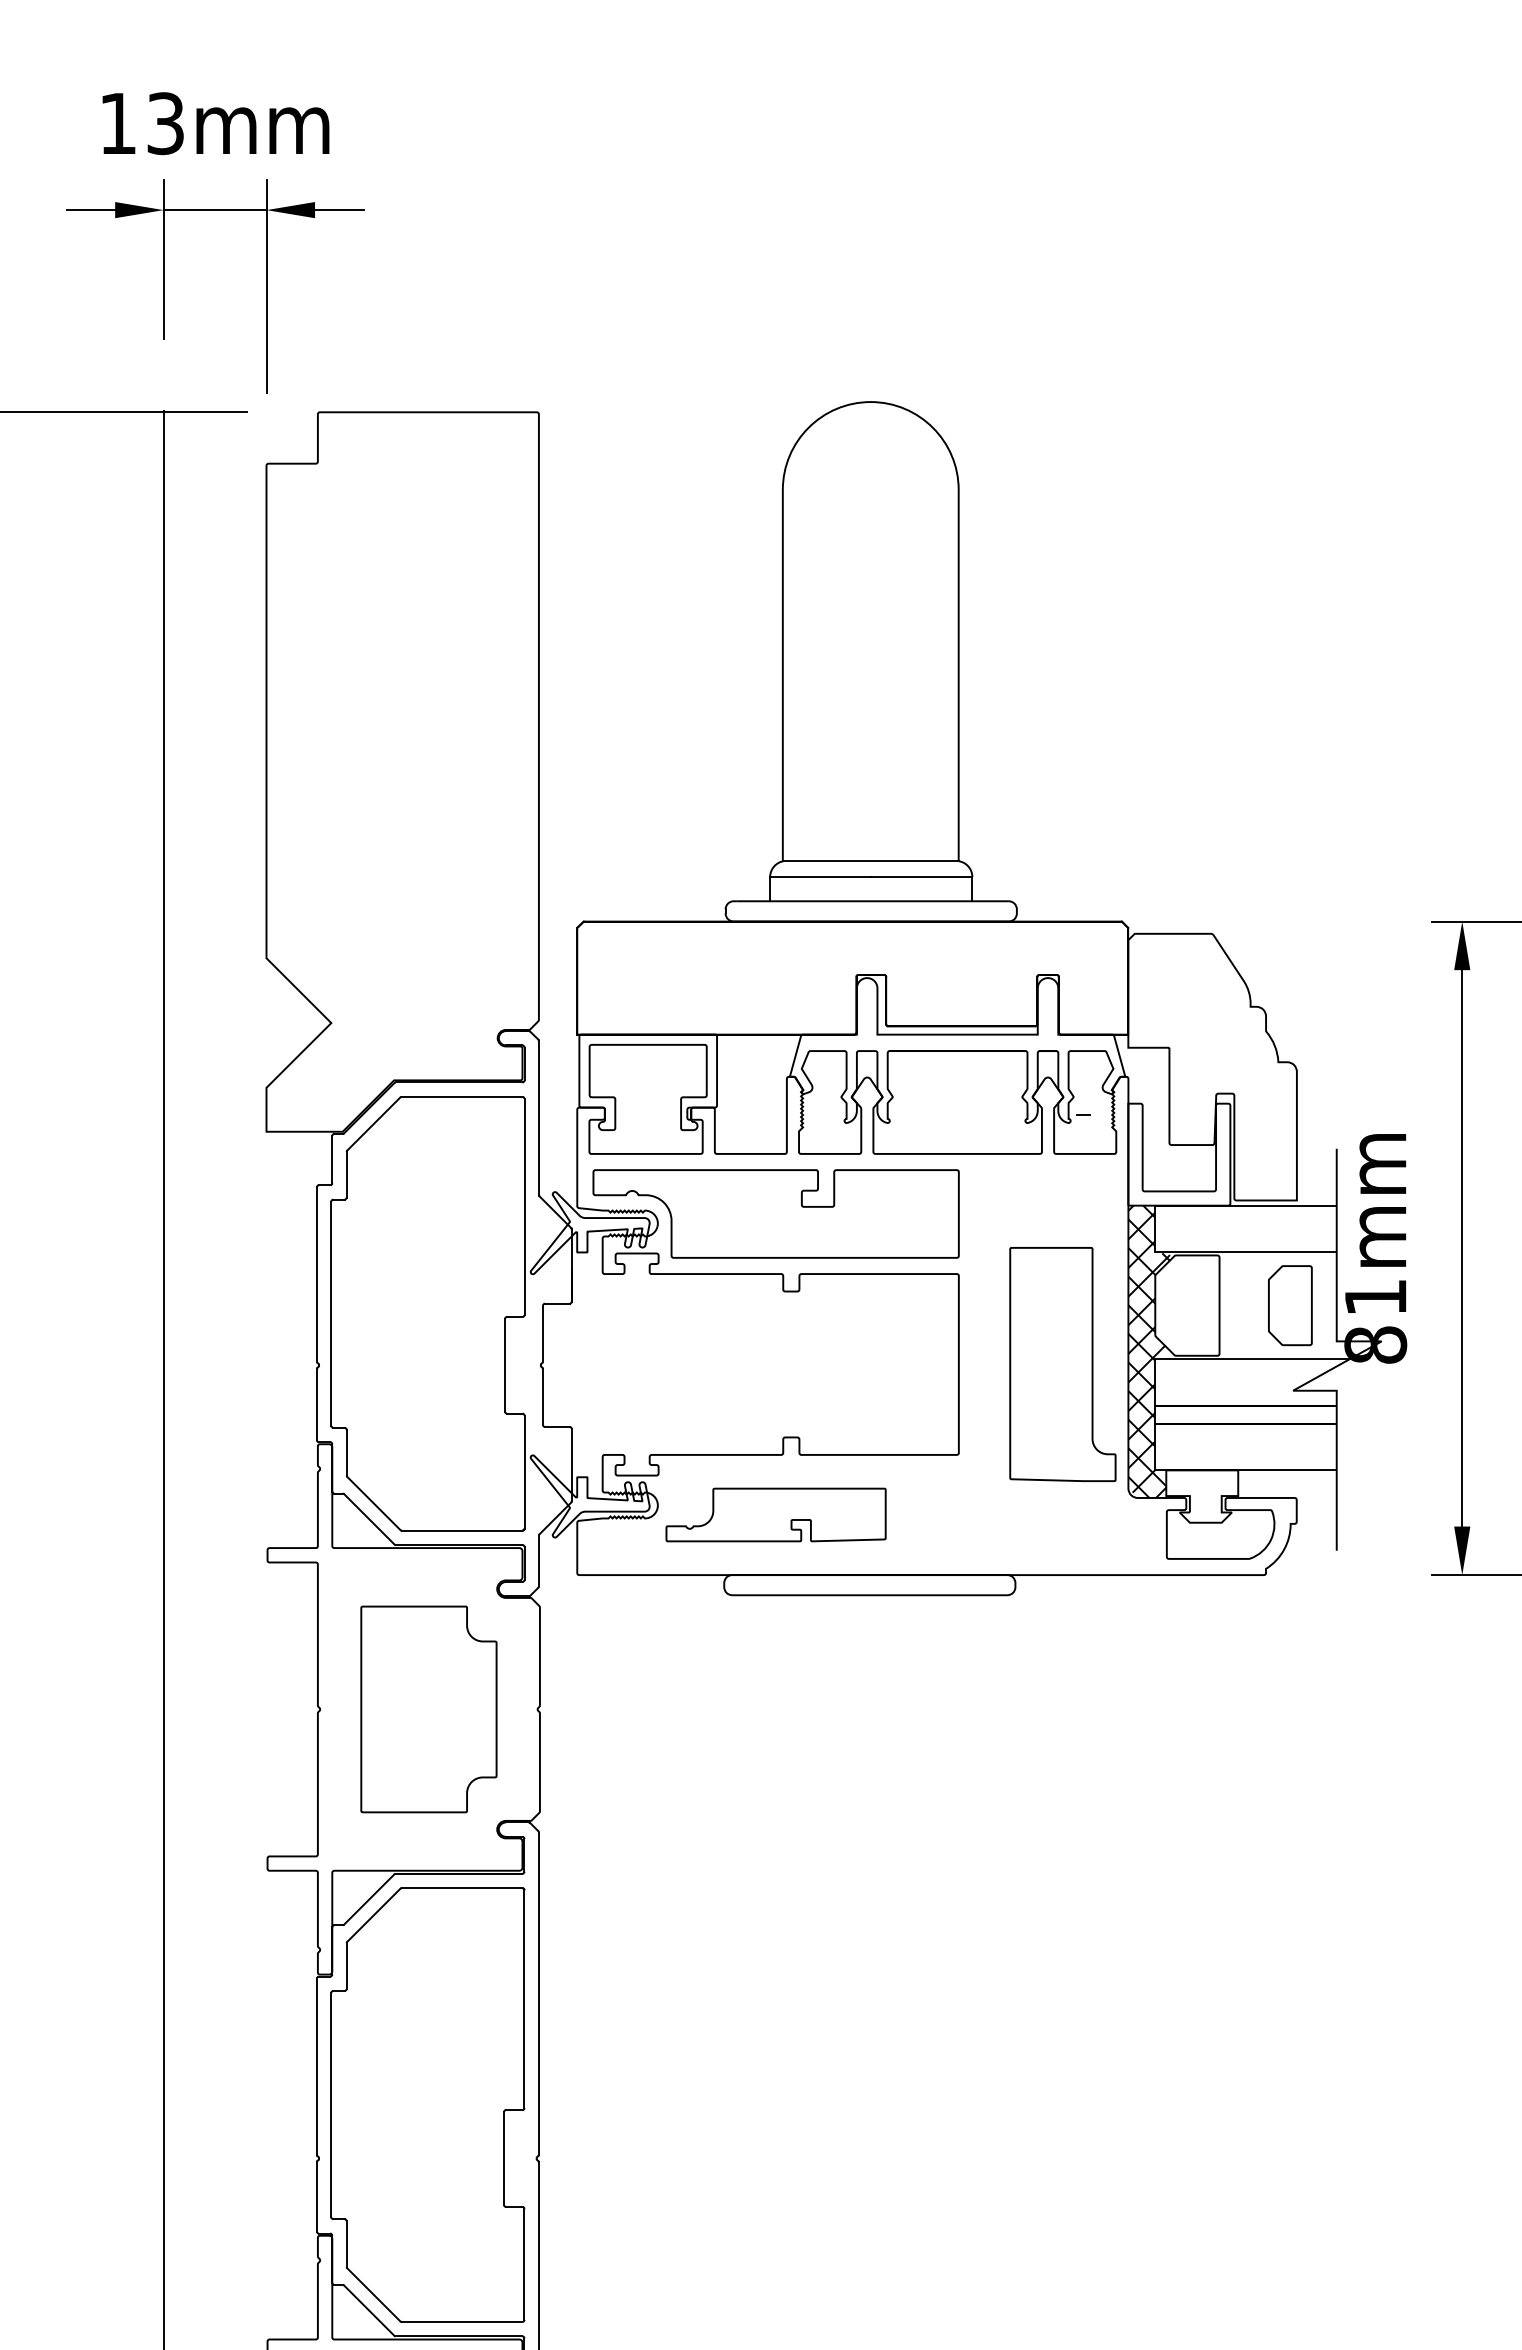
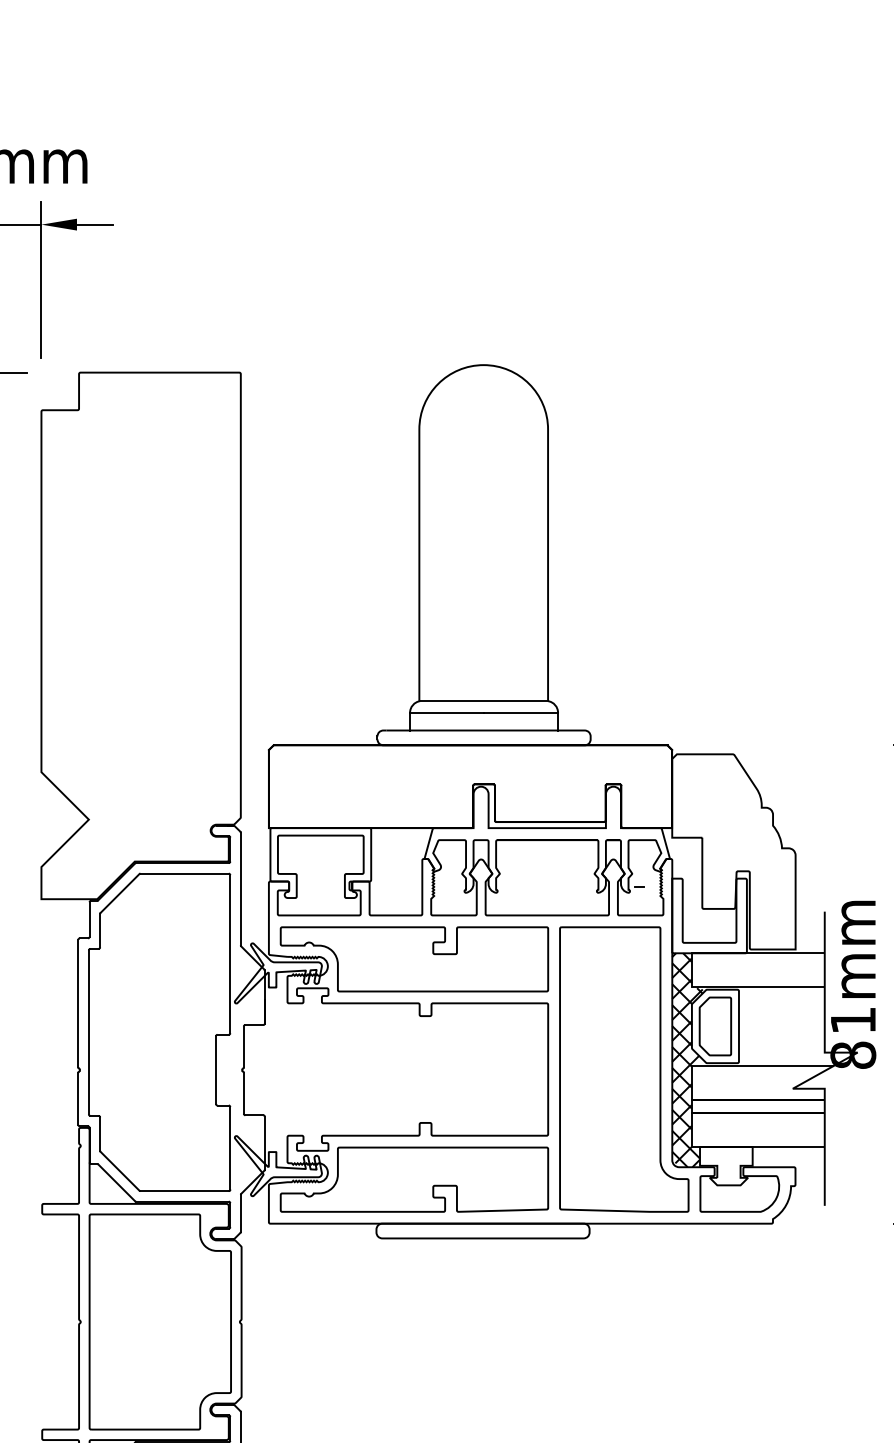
part: (1290, 1305) -> (715, 1026), moved
part: (1062, 1364) -> (624, 1069), size x1.67
part: (775, 1514) -> (413, 1179), size x1.67
part: (428, 1709) -> (160, 1322), size x1.43

